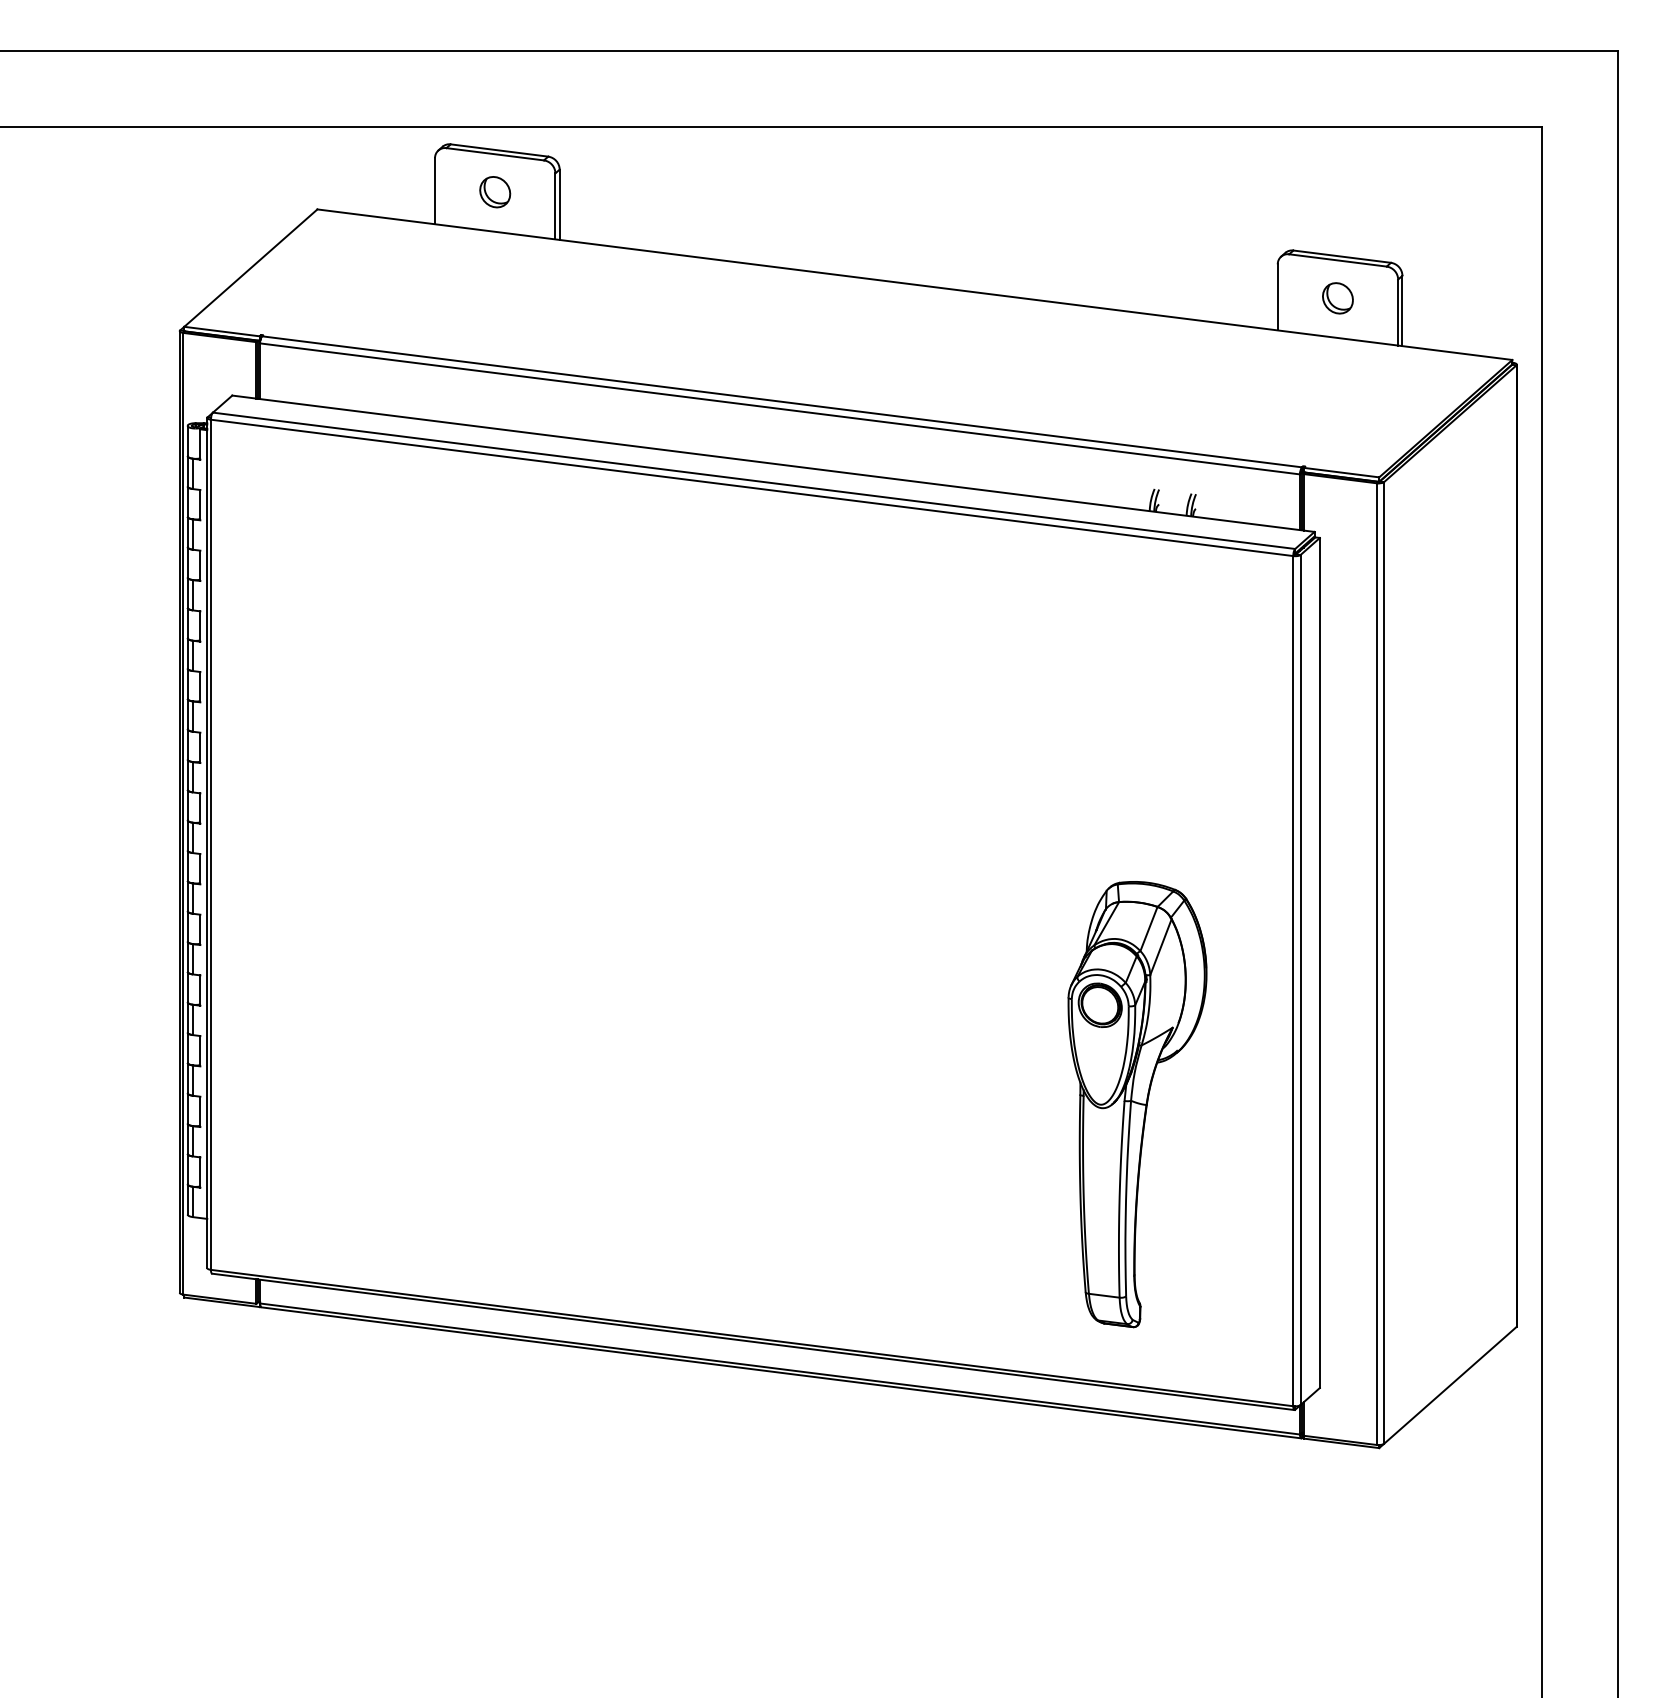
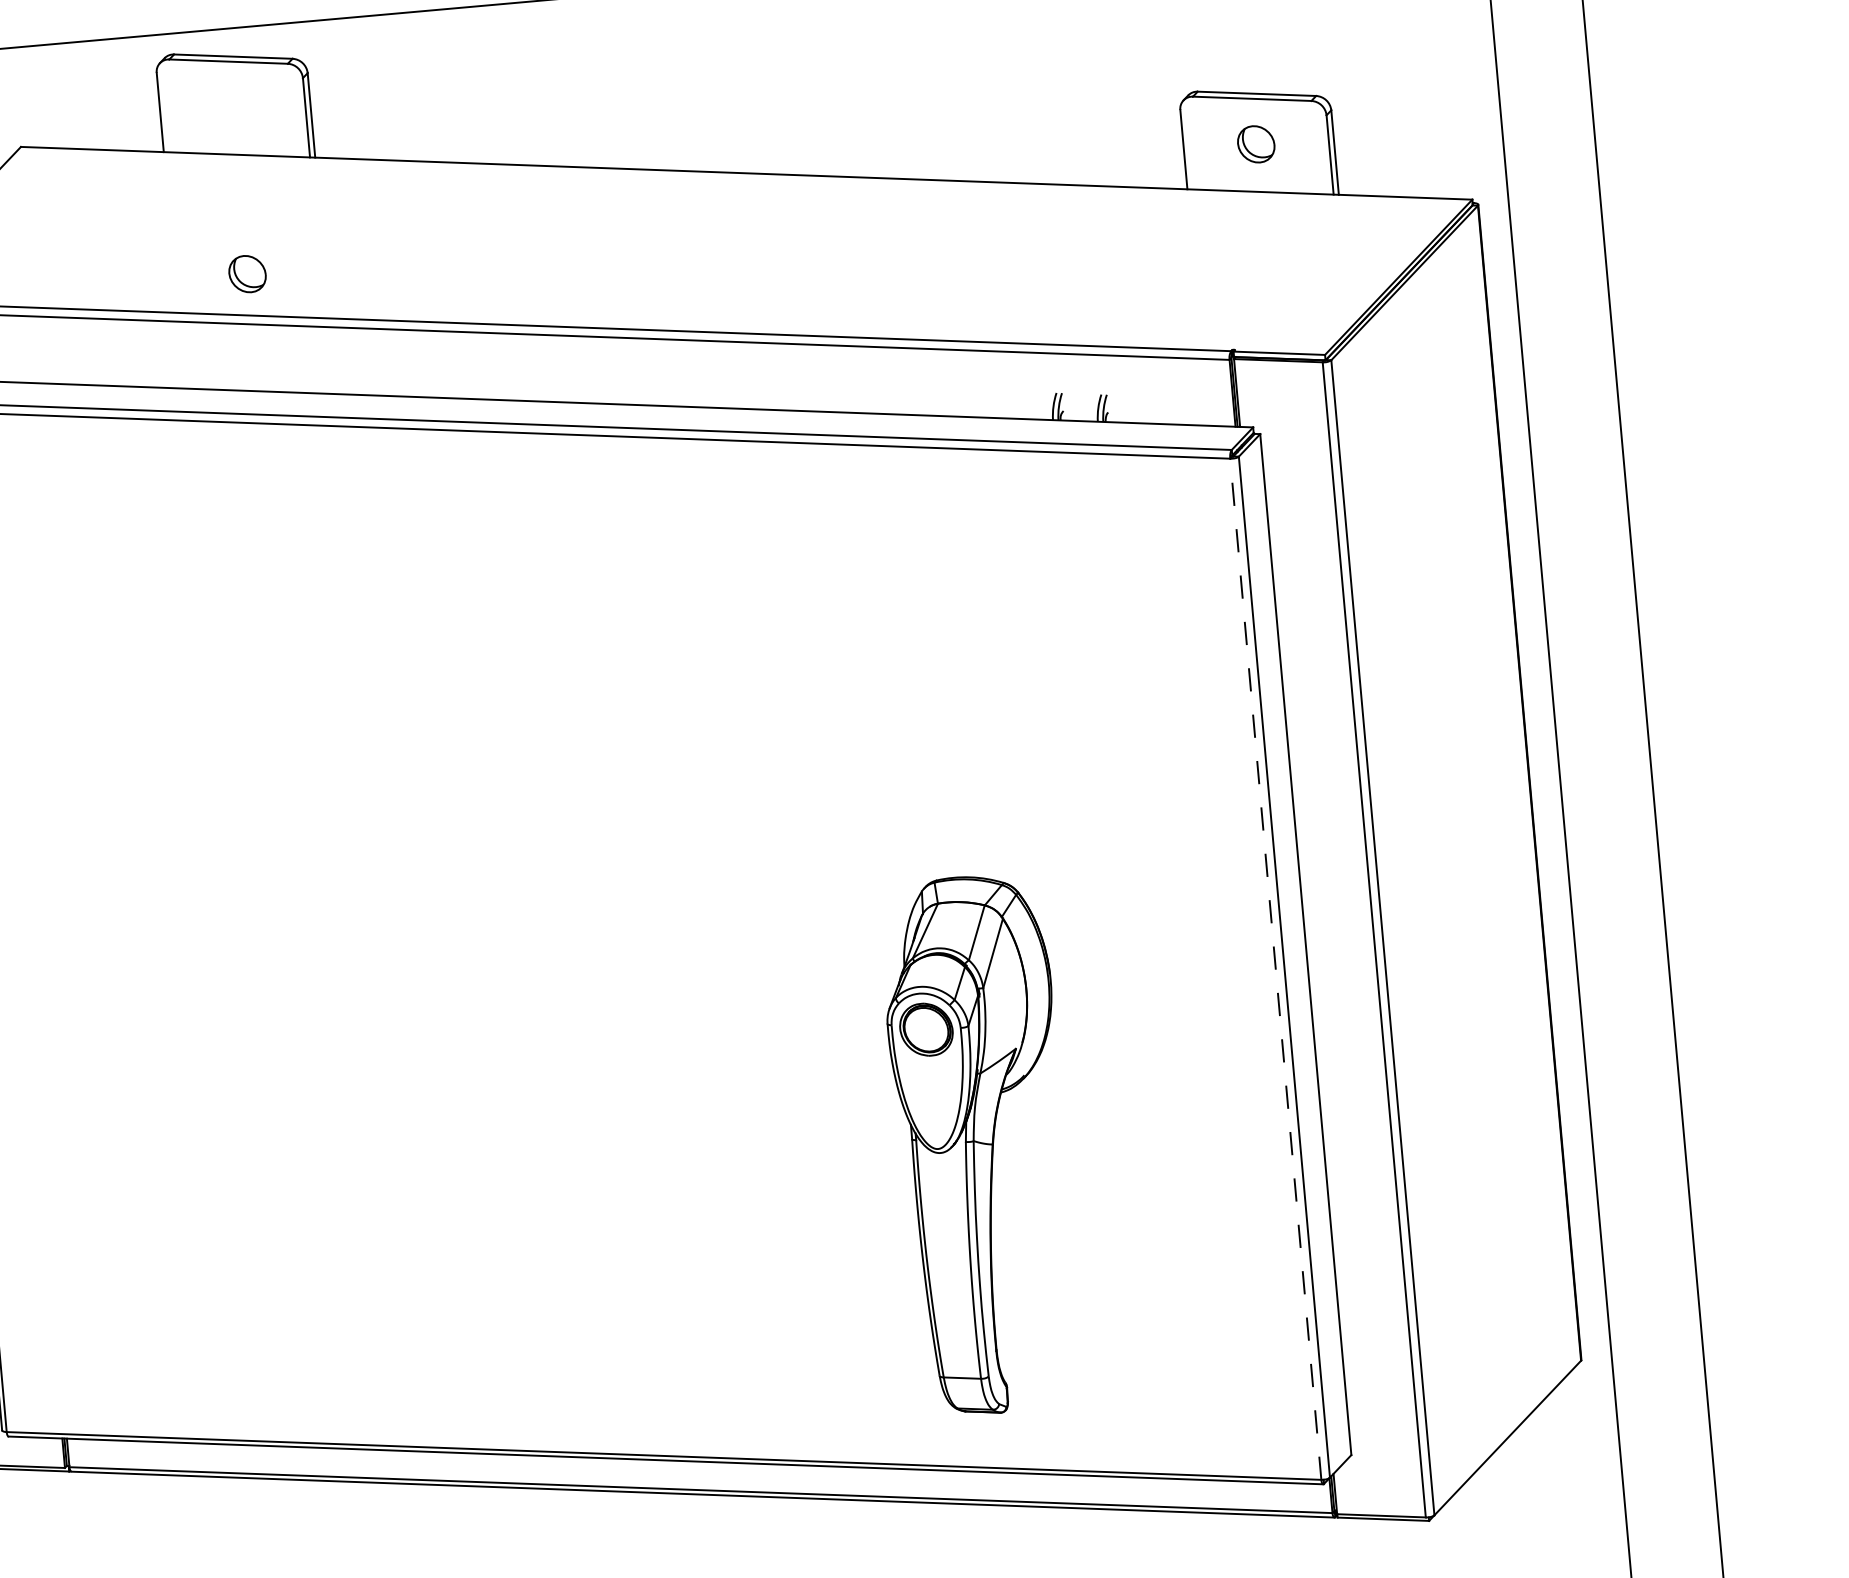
part: (495, 192) -> (247, 274), moved
line: (1293, 980) -> (1275, 968), solid -> dashed
part: (1137, 1104) -> (981, 1144), moved

